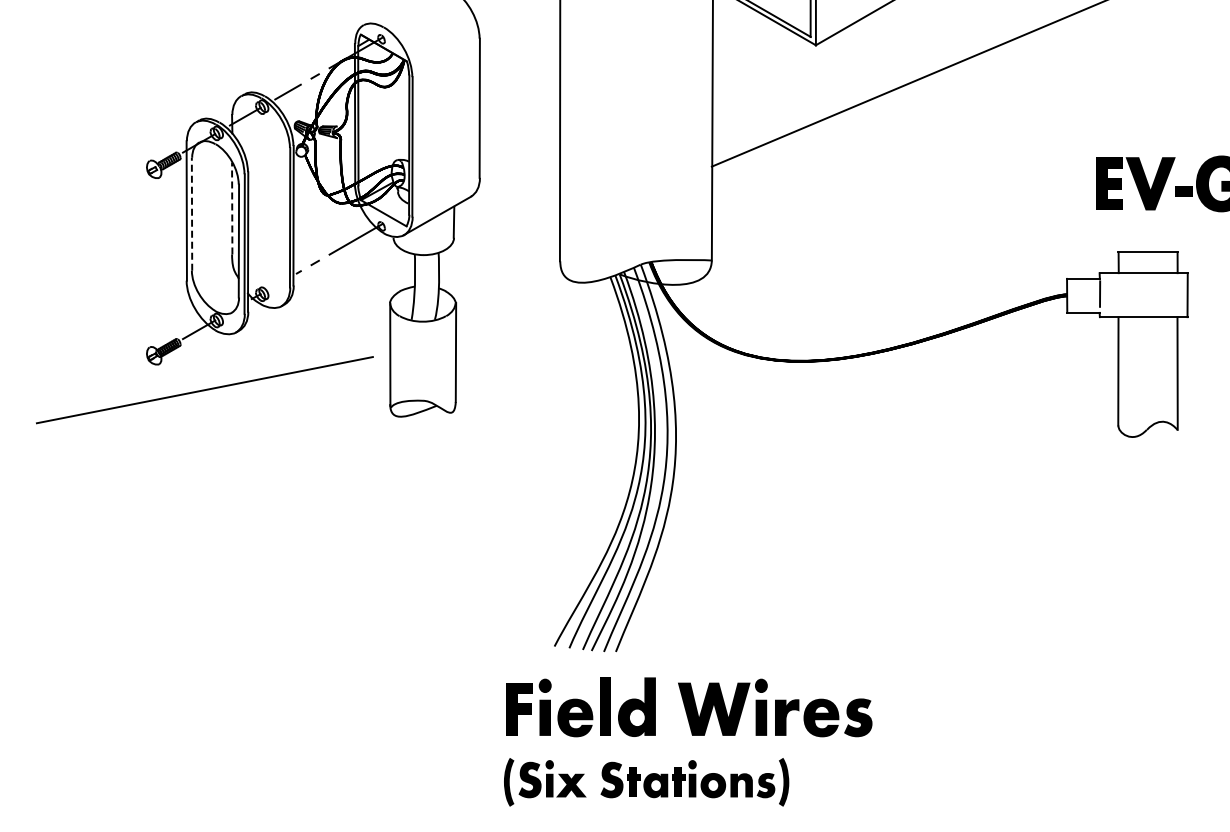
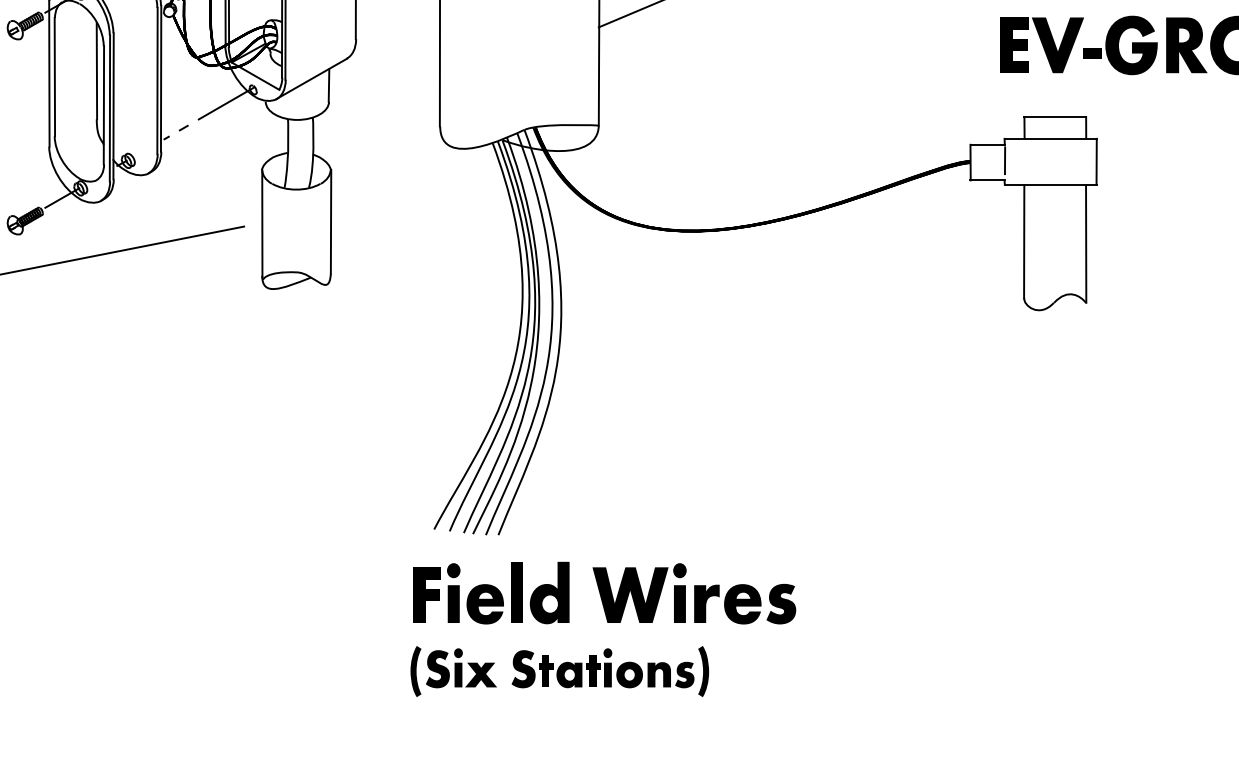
line: (232, 208) -> (97, 71), dashed -> solid
line: (192, 213) -> (55, 76), dashed -> solid
part: (692, 735) -> (607, 622), moved

